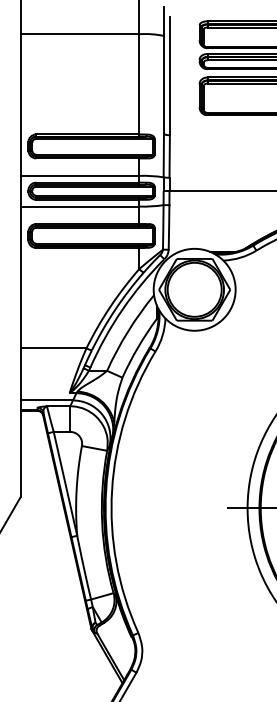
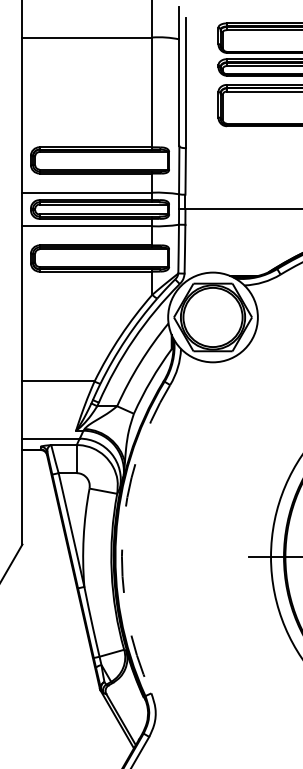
arc: (112, 490) -> (123, 537), solid -> dashed

